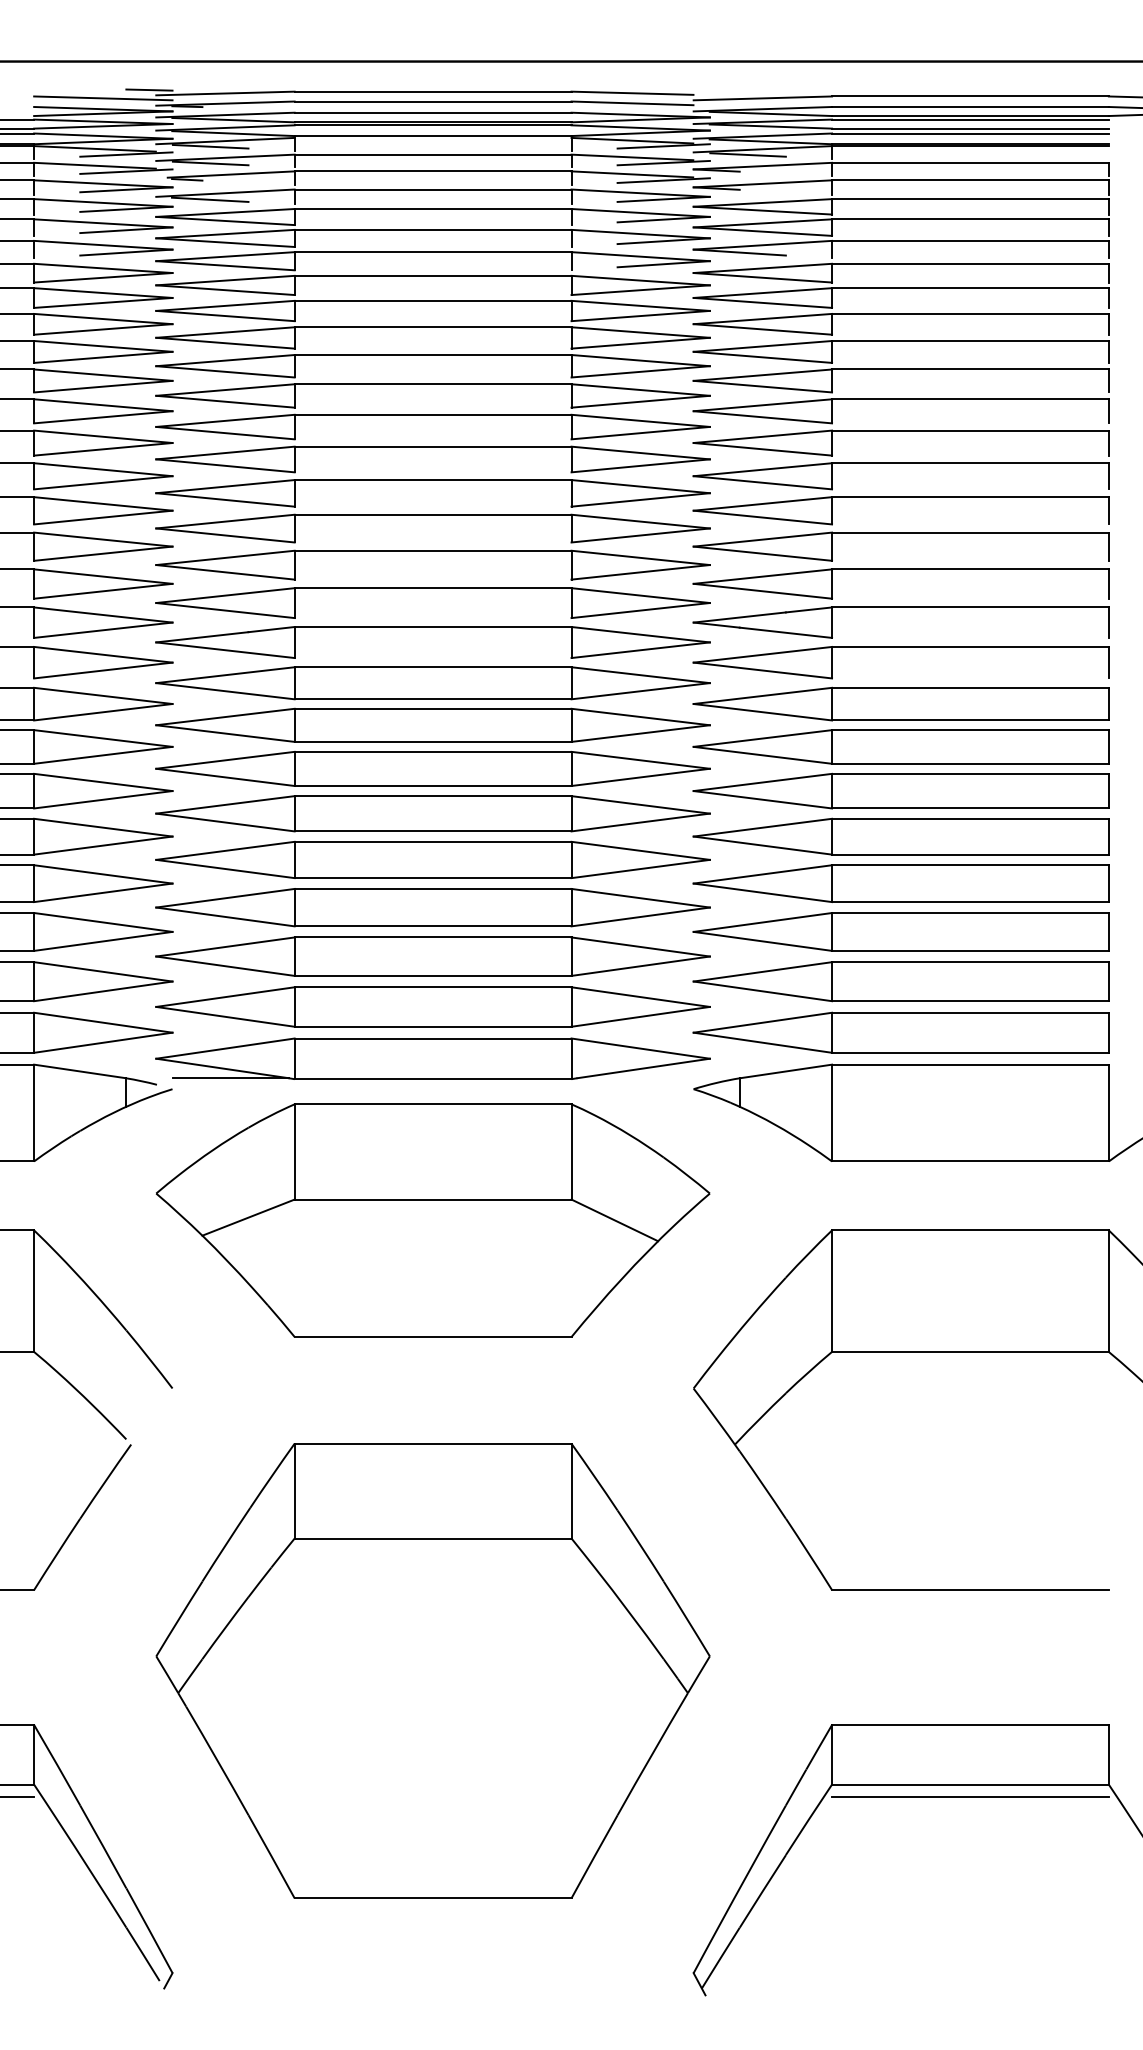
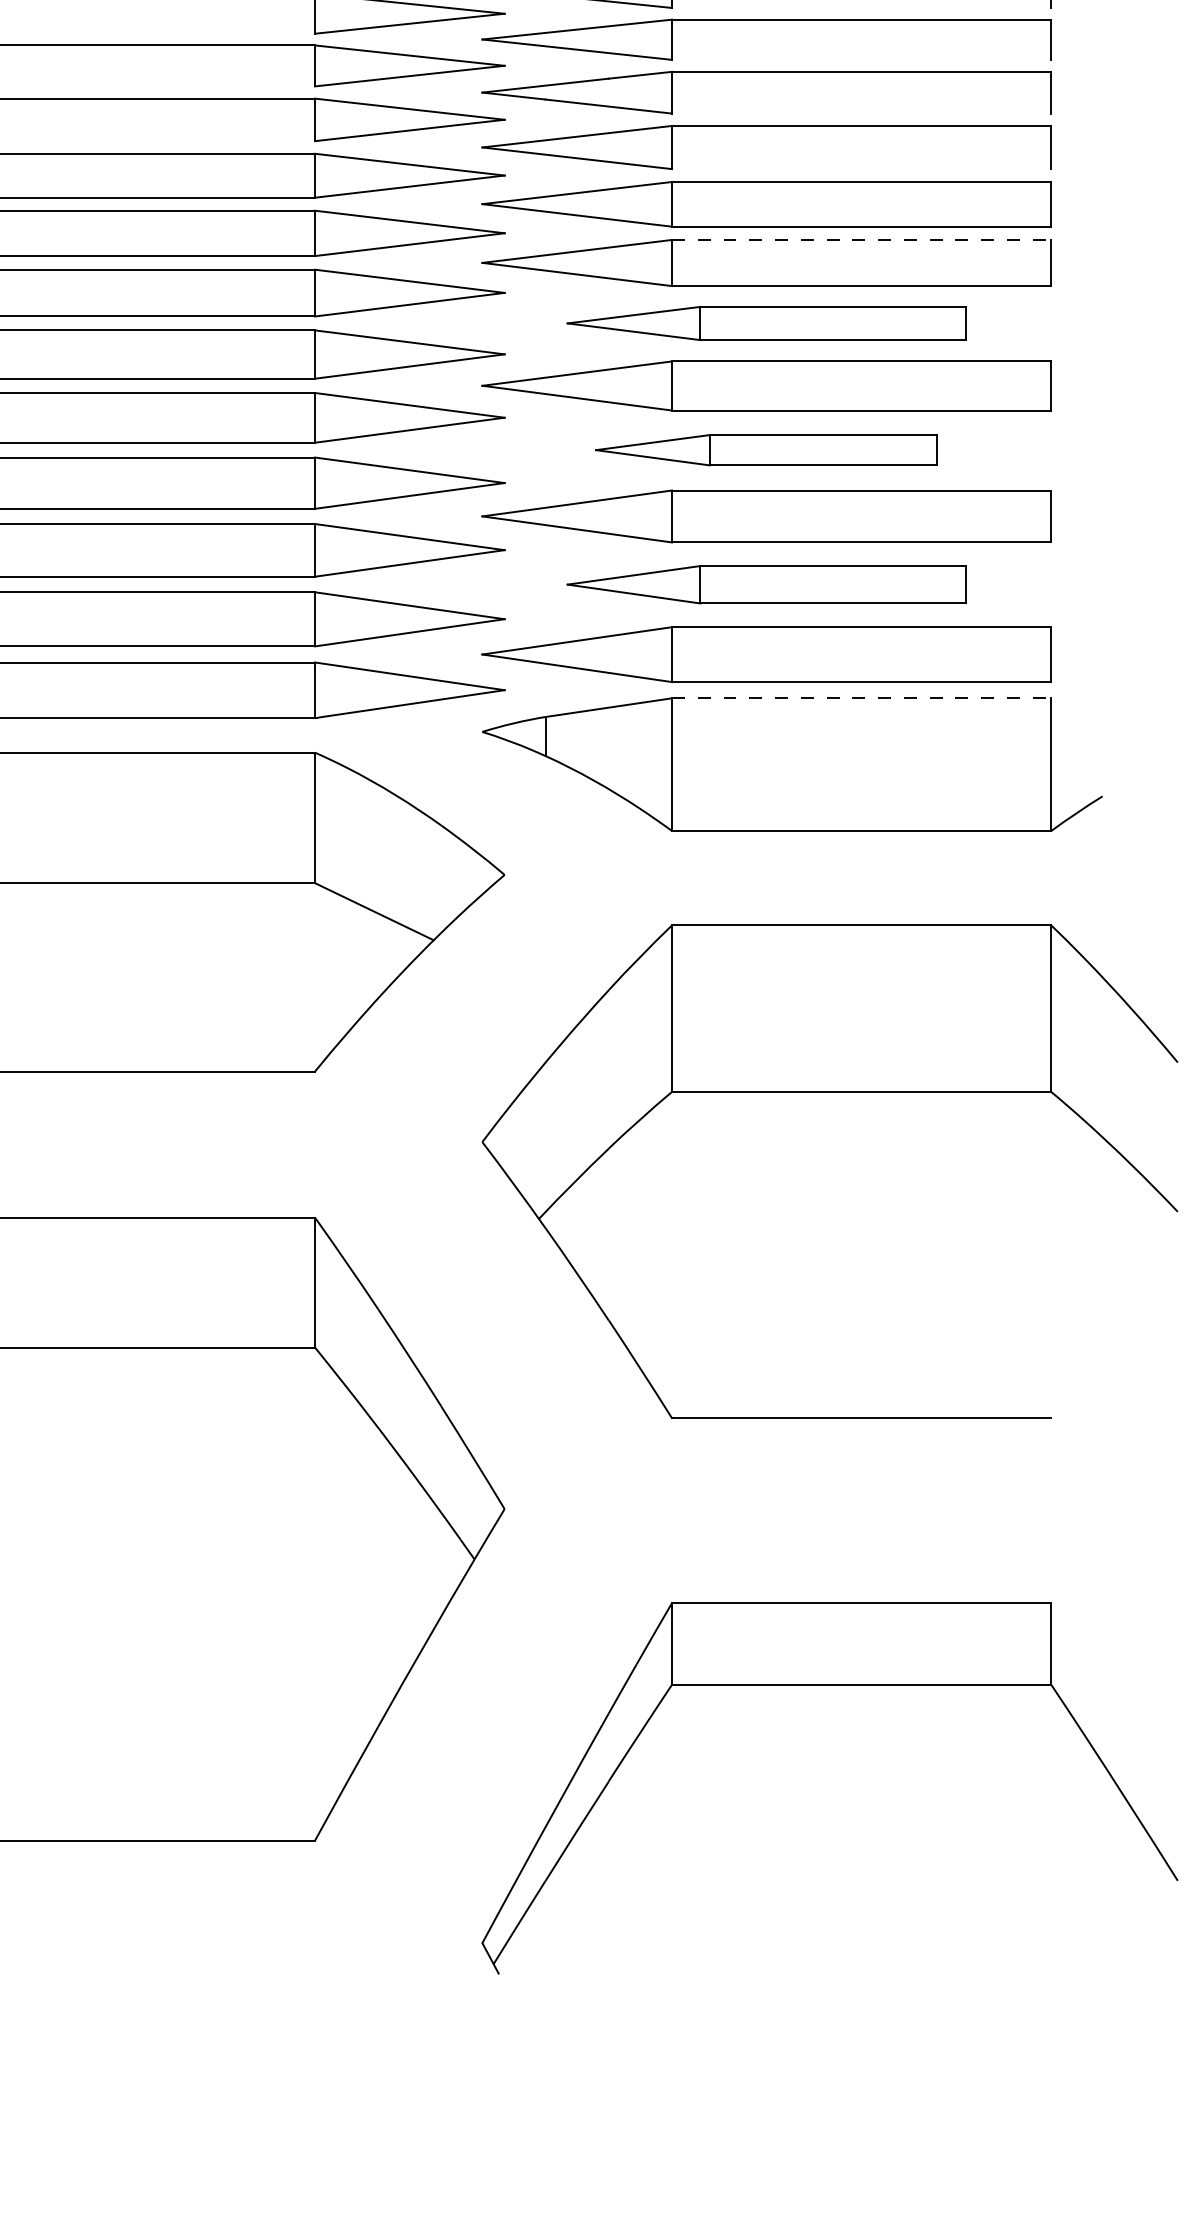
line: (970, 730) -> (861, 240), solid -> dashed
part: (900, 790) -> (765, 322), size x0.7
part: (900, 883) -> (765, 450), size x0.6
part: (900, 981) -> (765, 584), size x0.7
line: (970, 1064) -> (861, 698), solid -> dashed
line: (970, 1796) -> (861, 1701), removed

